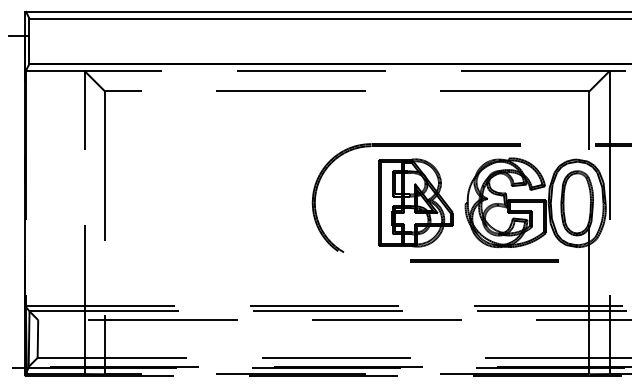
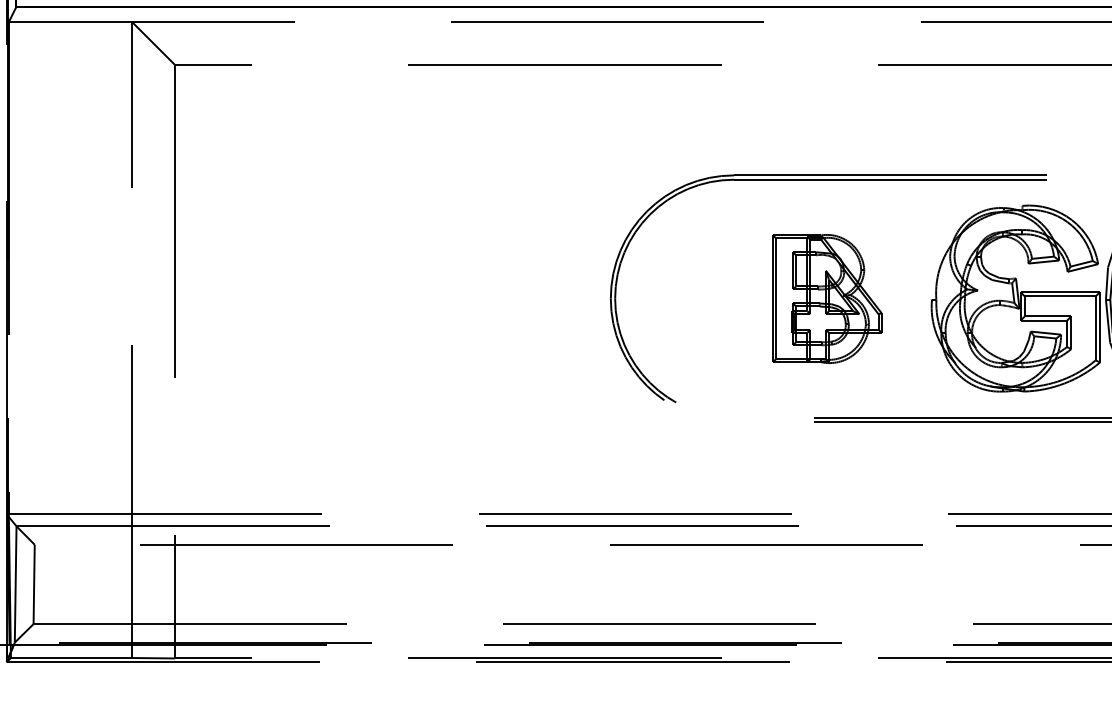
part: (415, 202) -> (826, 297), size x0.7

